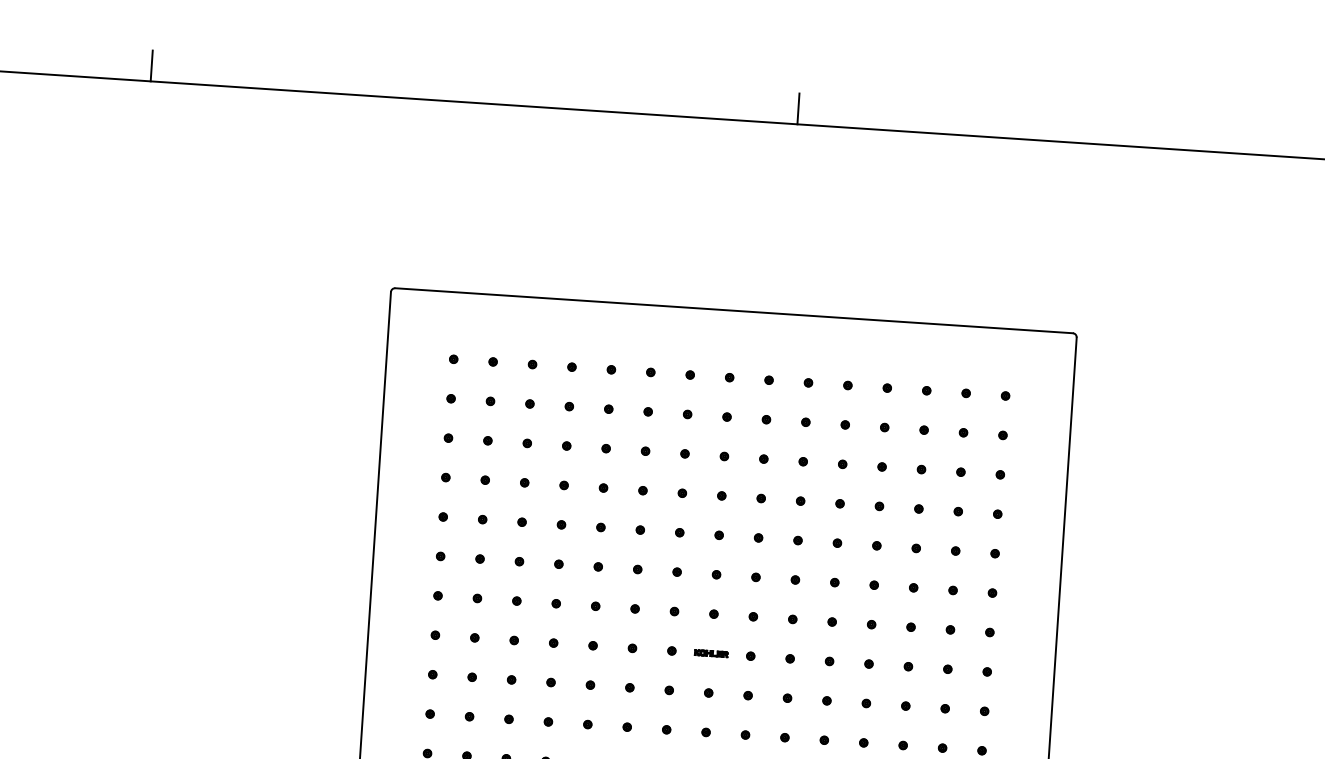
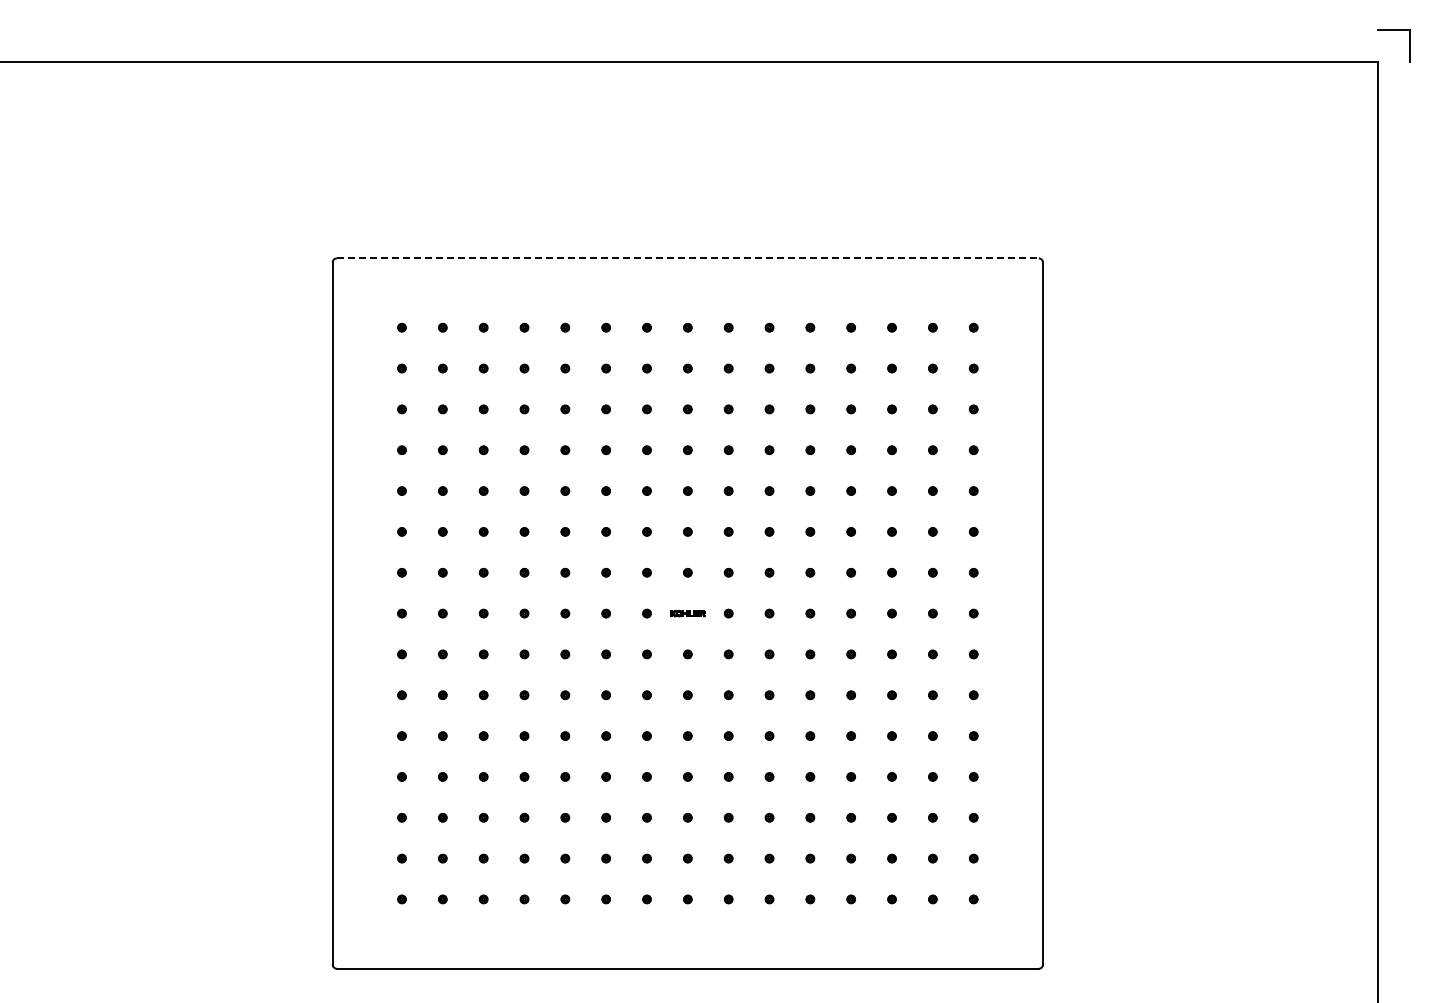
line: (151, 65) -> (70, 45), removed
line: (798, 108) -> (740, 45), removed
line: (733, 310) -> (687, 258), solid -> dashed

